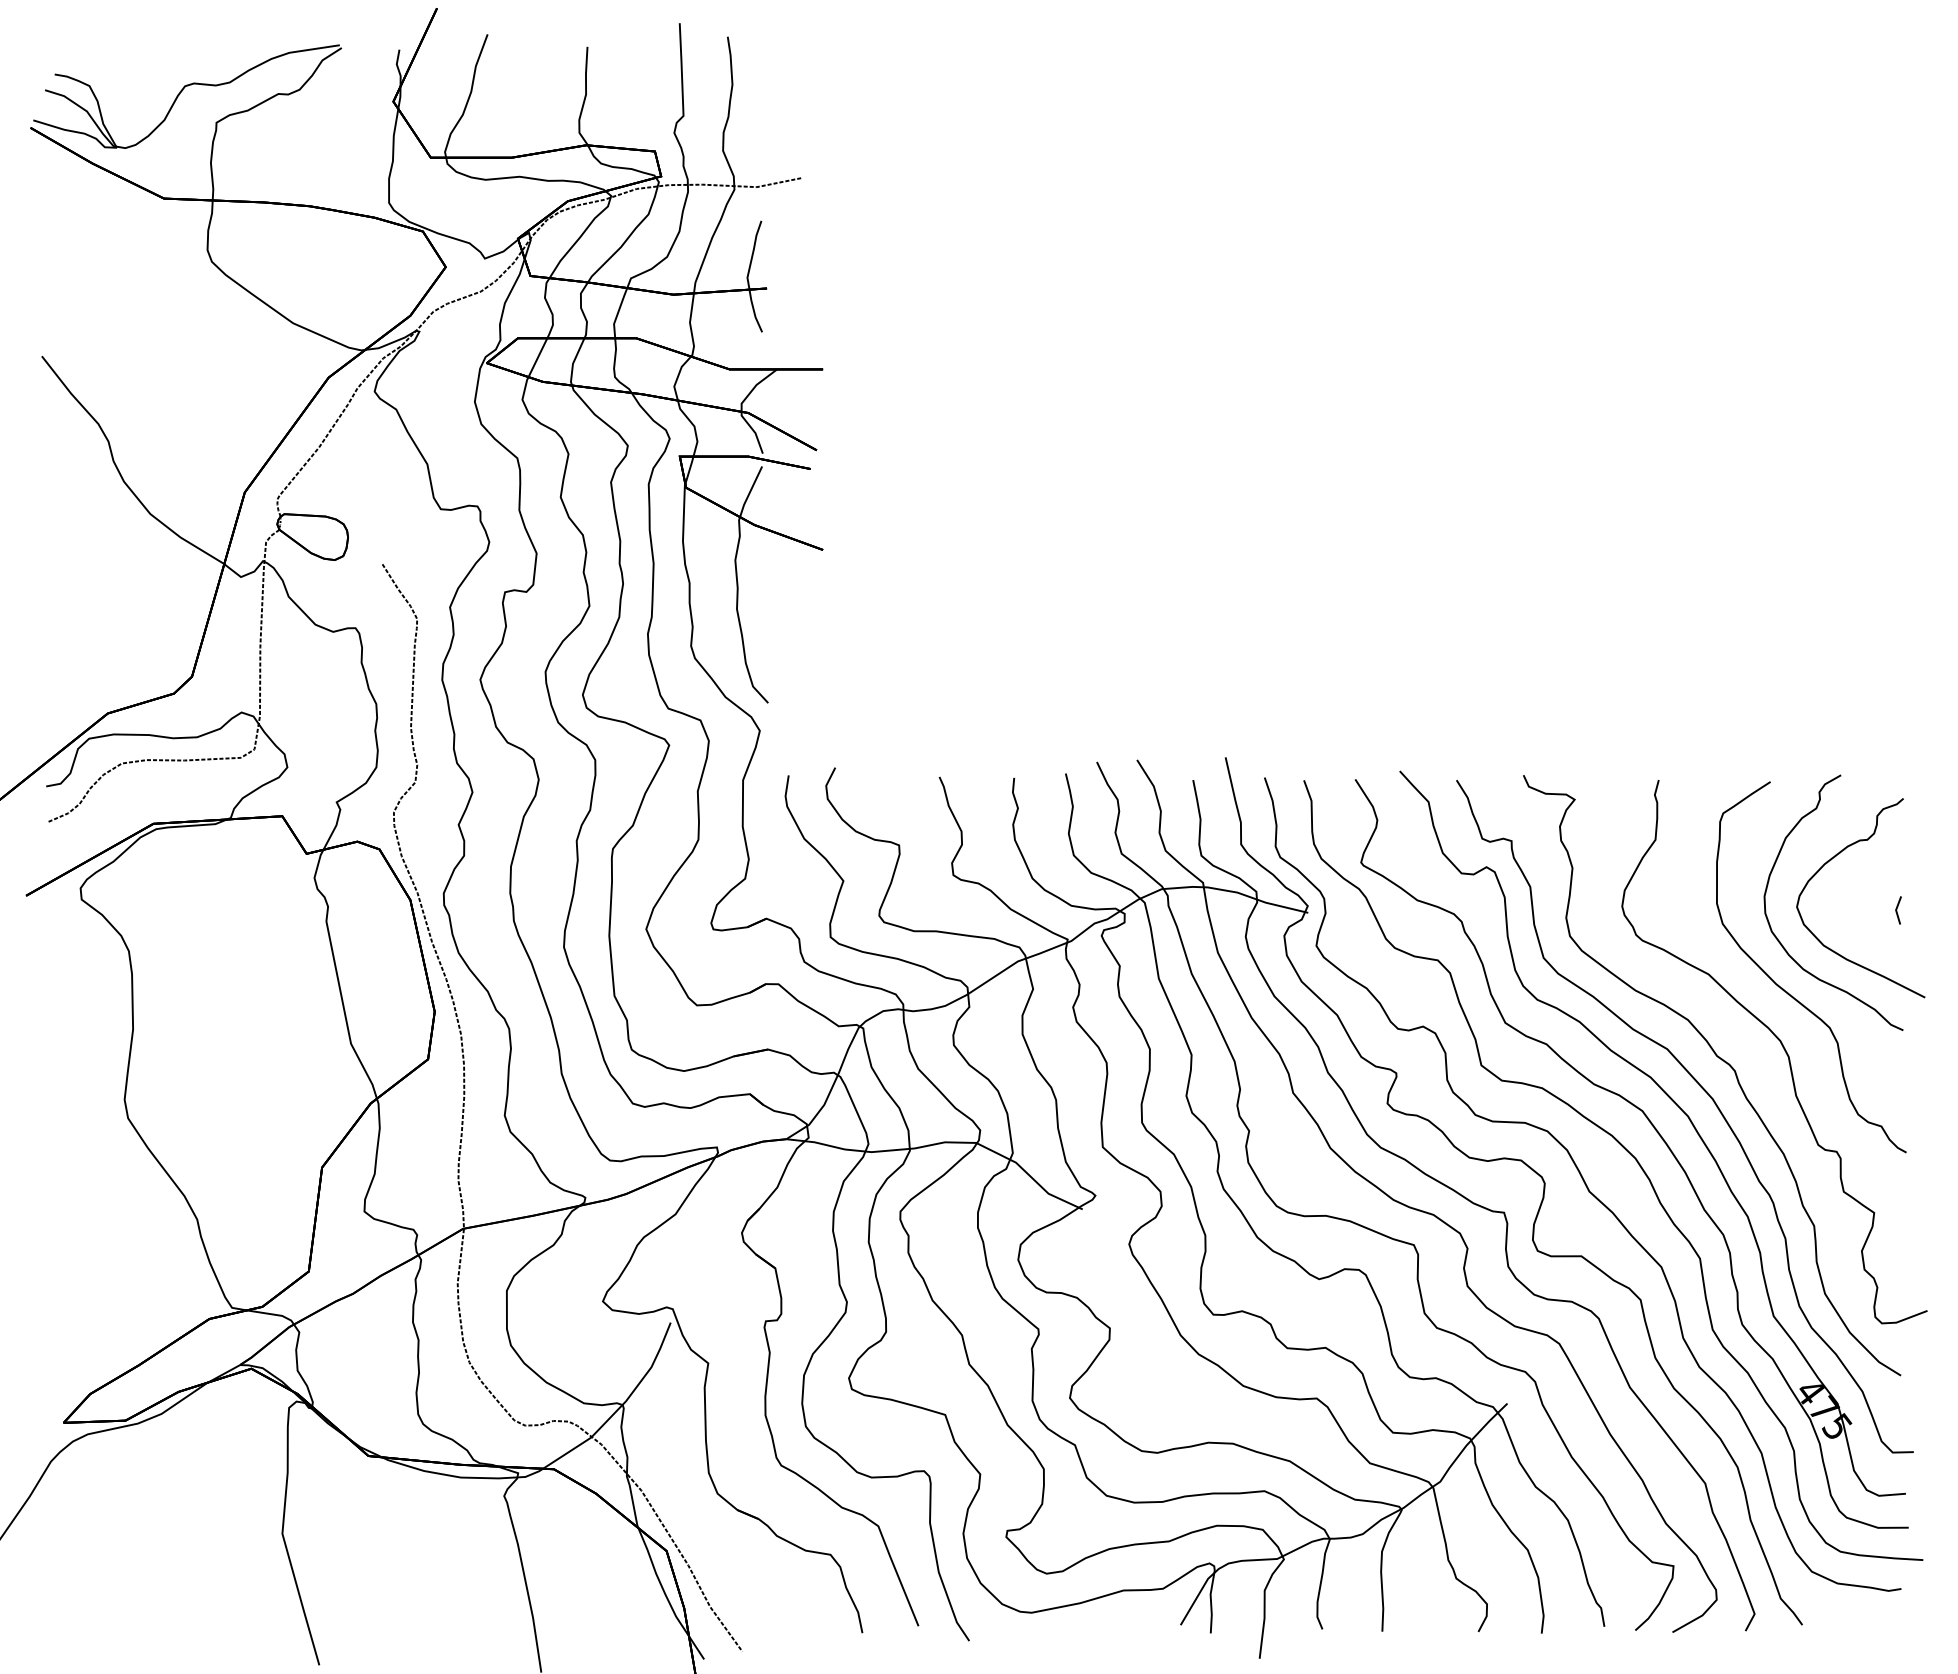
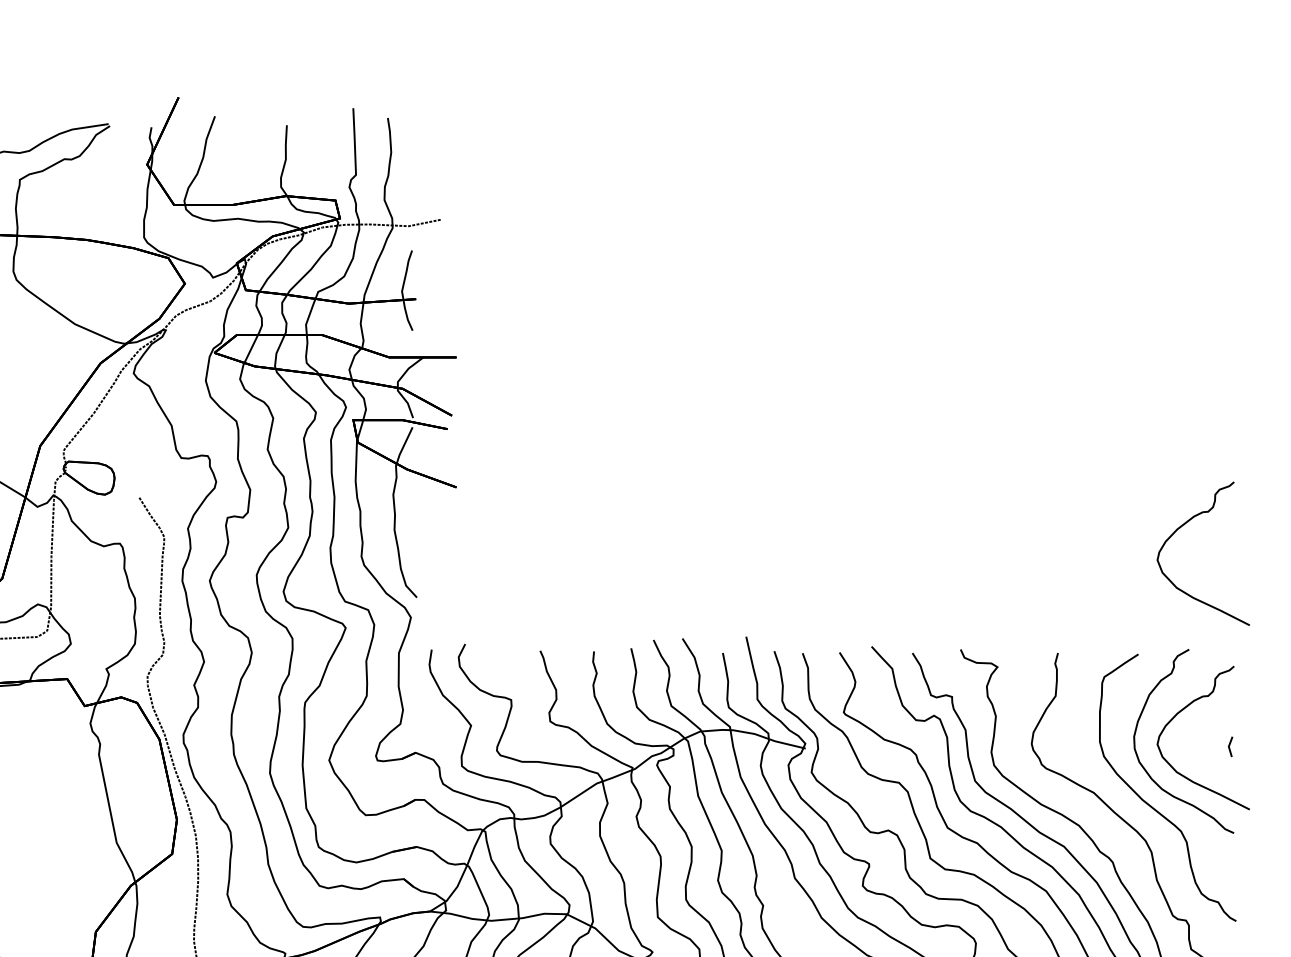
curve: (1831, 604) -> (1182, 526), added

